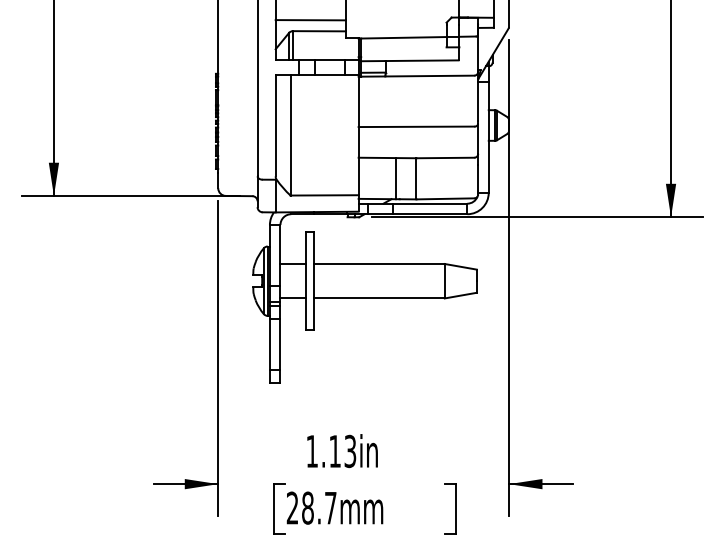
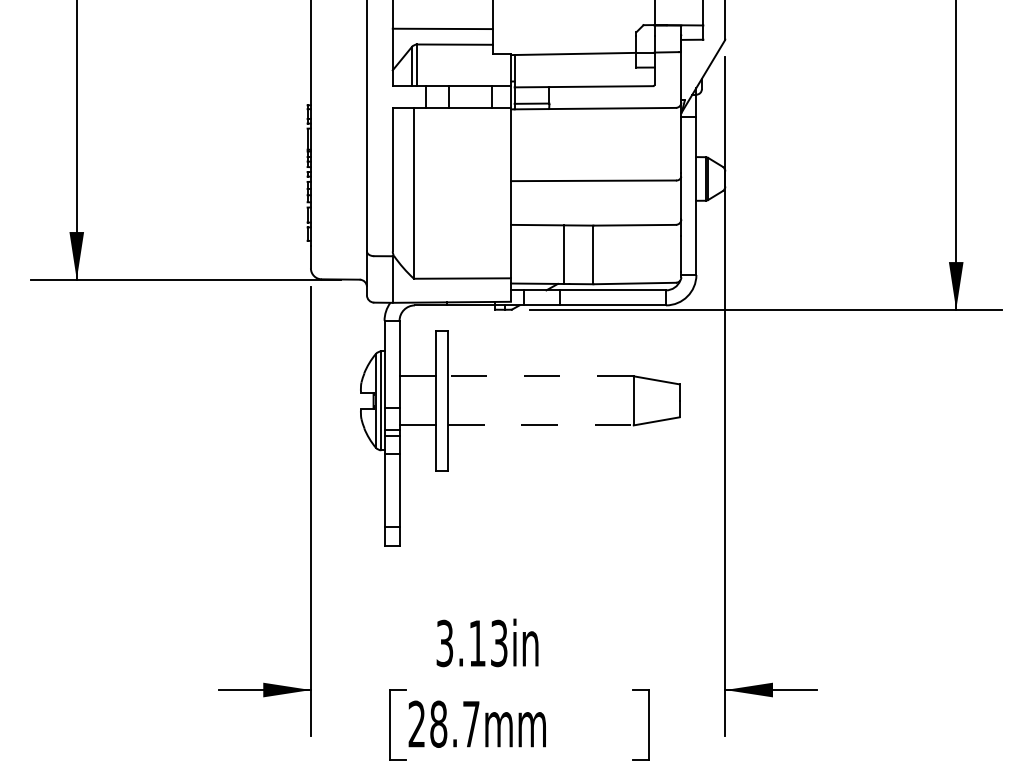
line: (379, 264) -> (540, 376), solid -> dashed
line: (379, 298) -> (540, 425), solid -> dashed
text: (311, 451) -> (444, 643), 1.13in -> 3.13in

